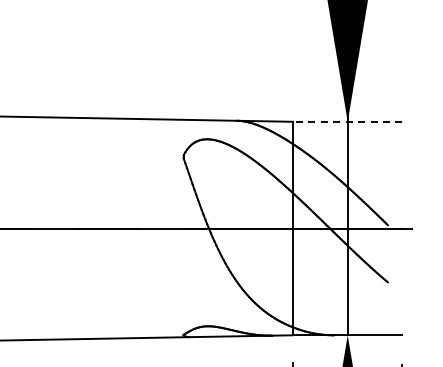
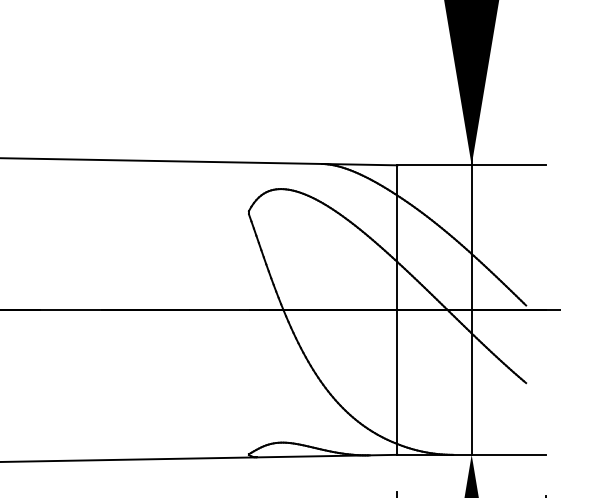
line: (347, 121) -> (471, 164), dashed -> solid

